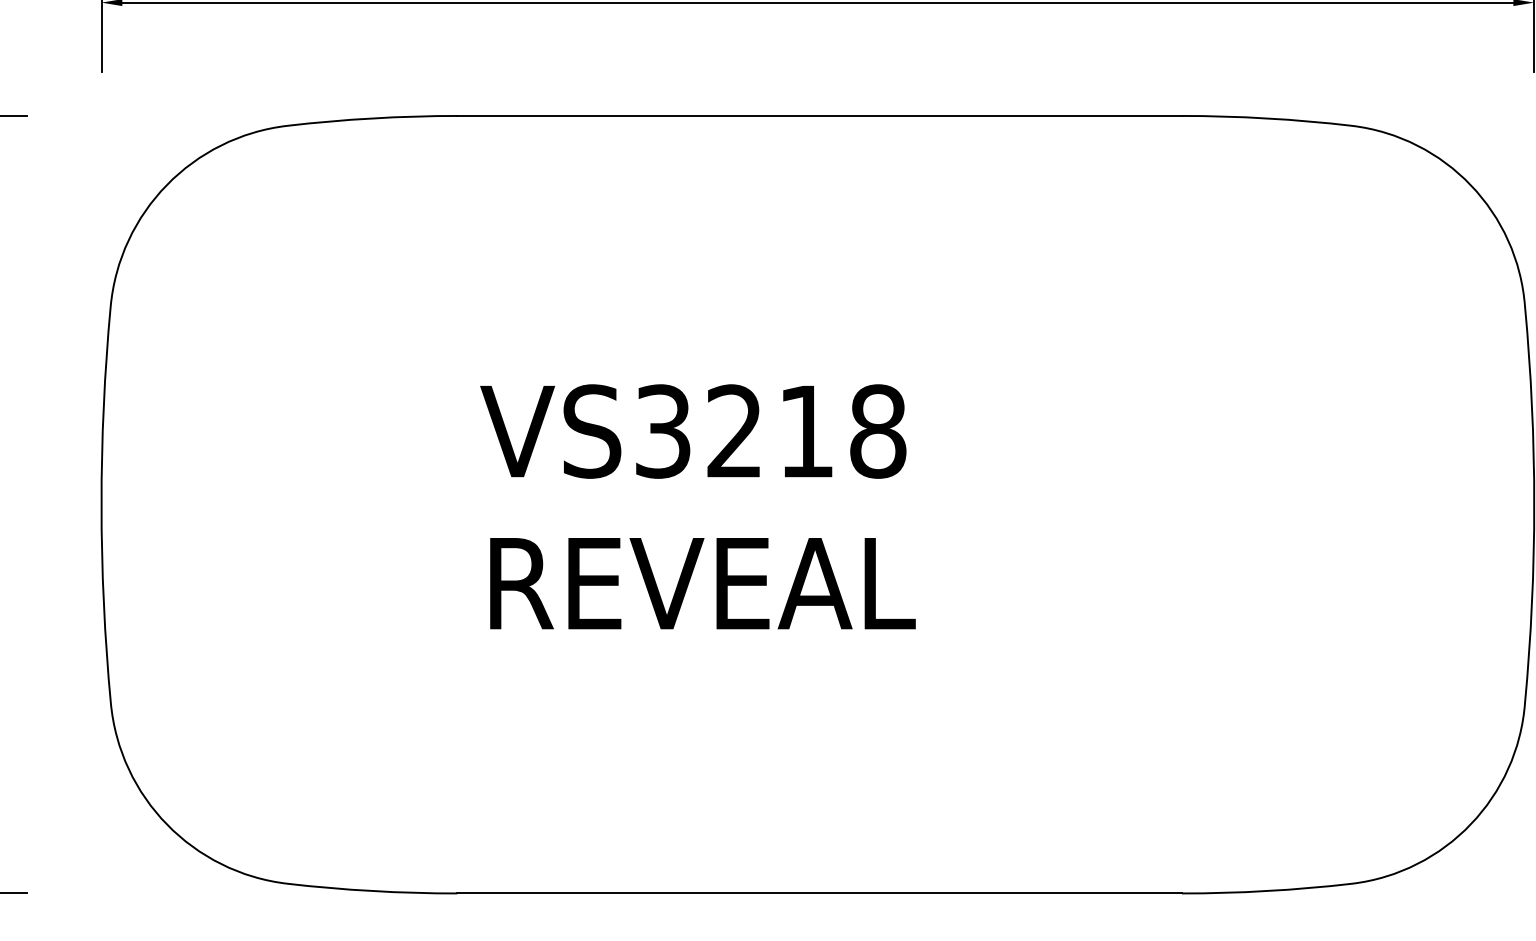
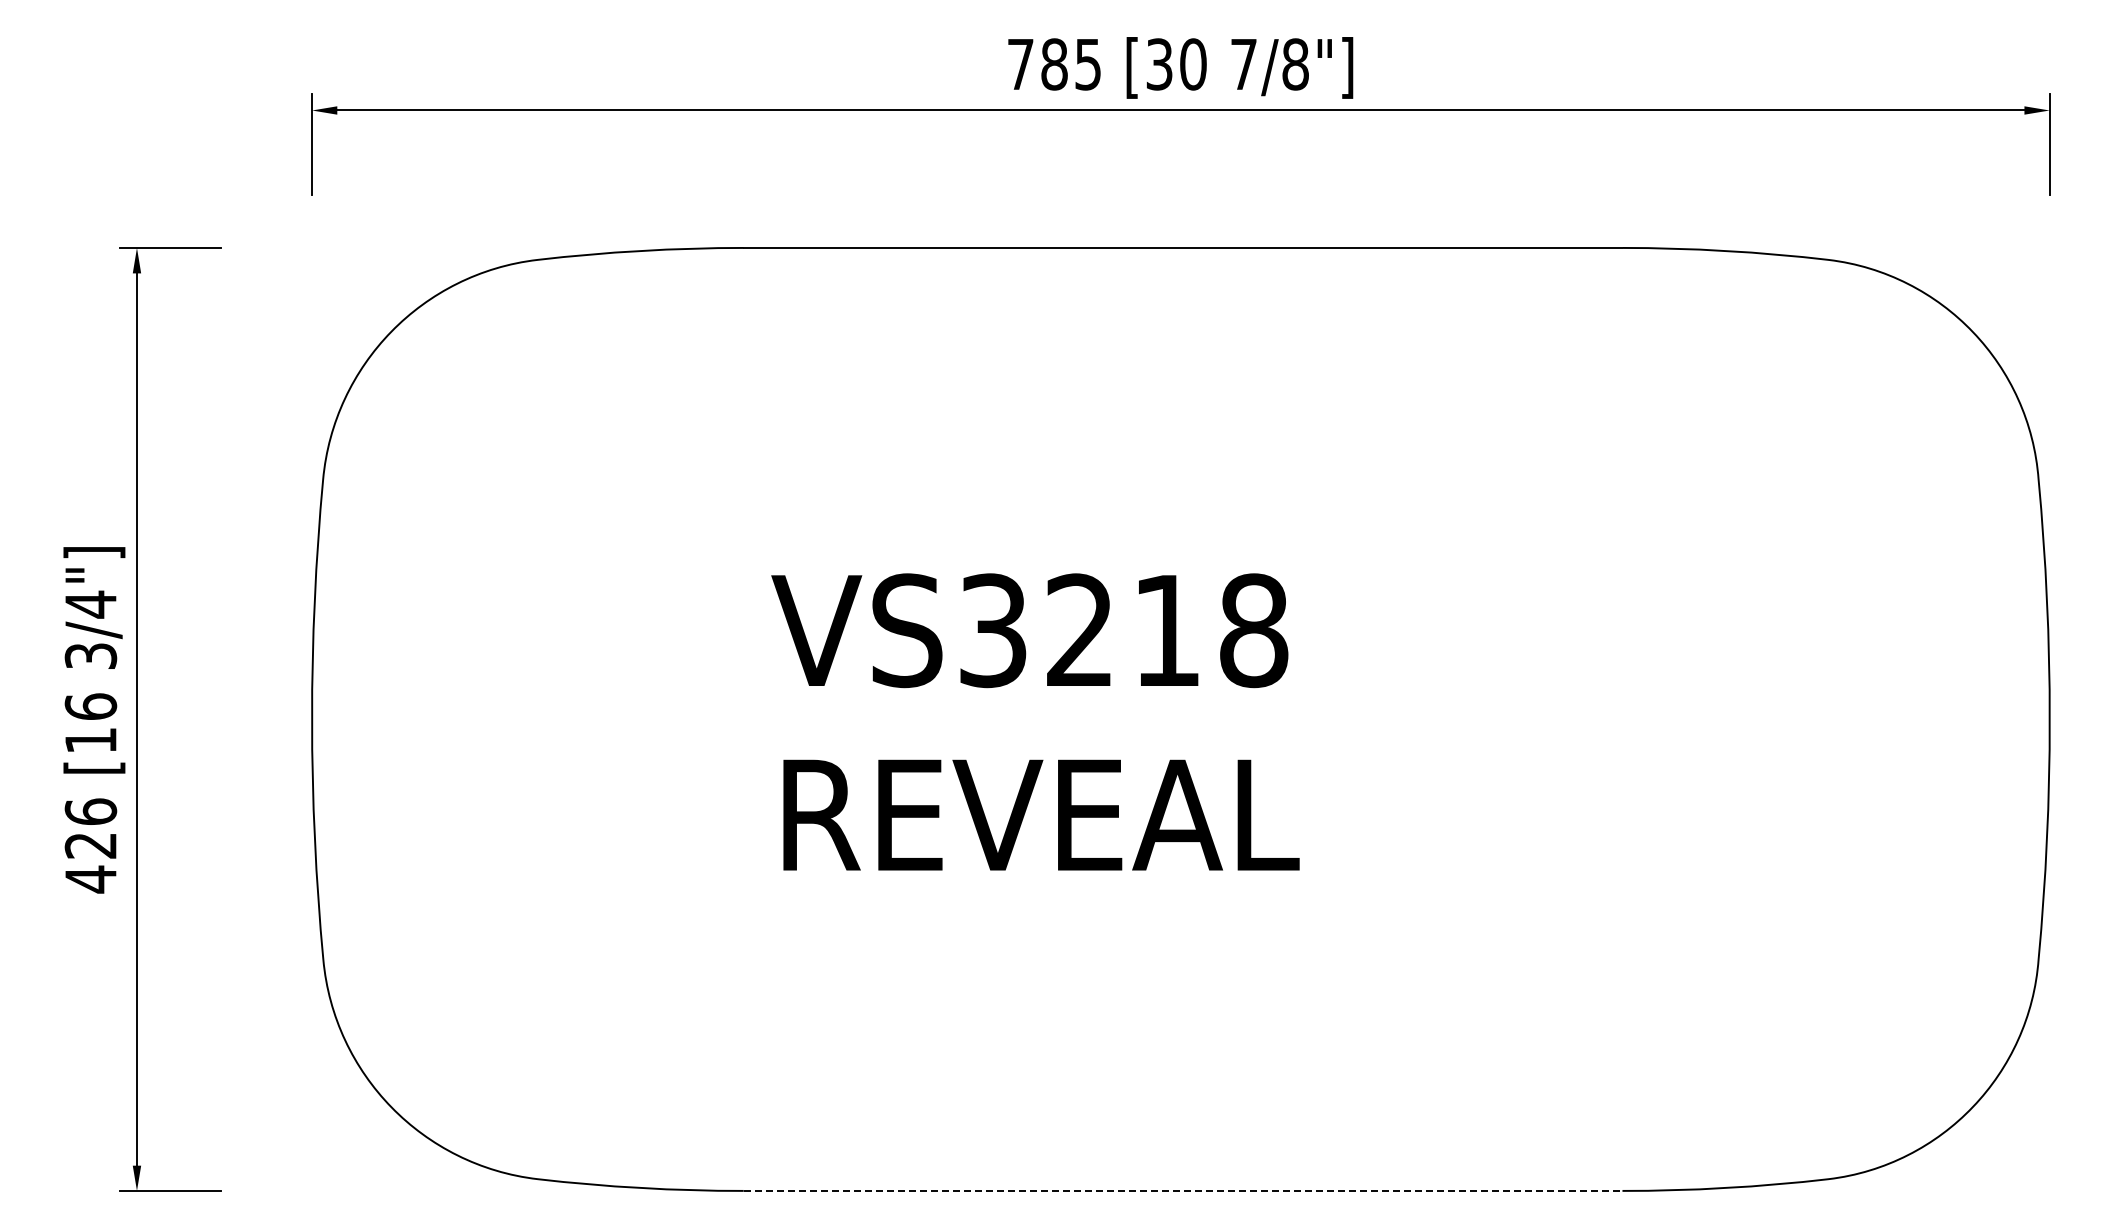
line: (820, 893) -> (1183, 1190), solid -> dashed

